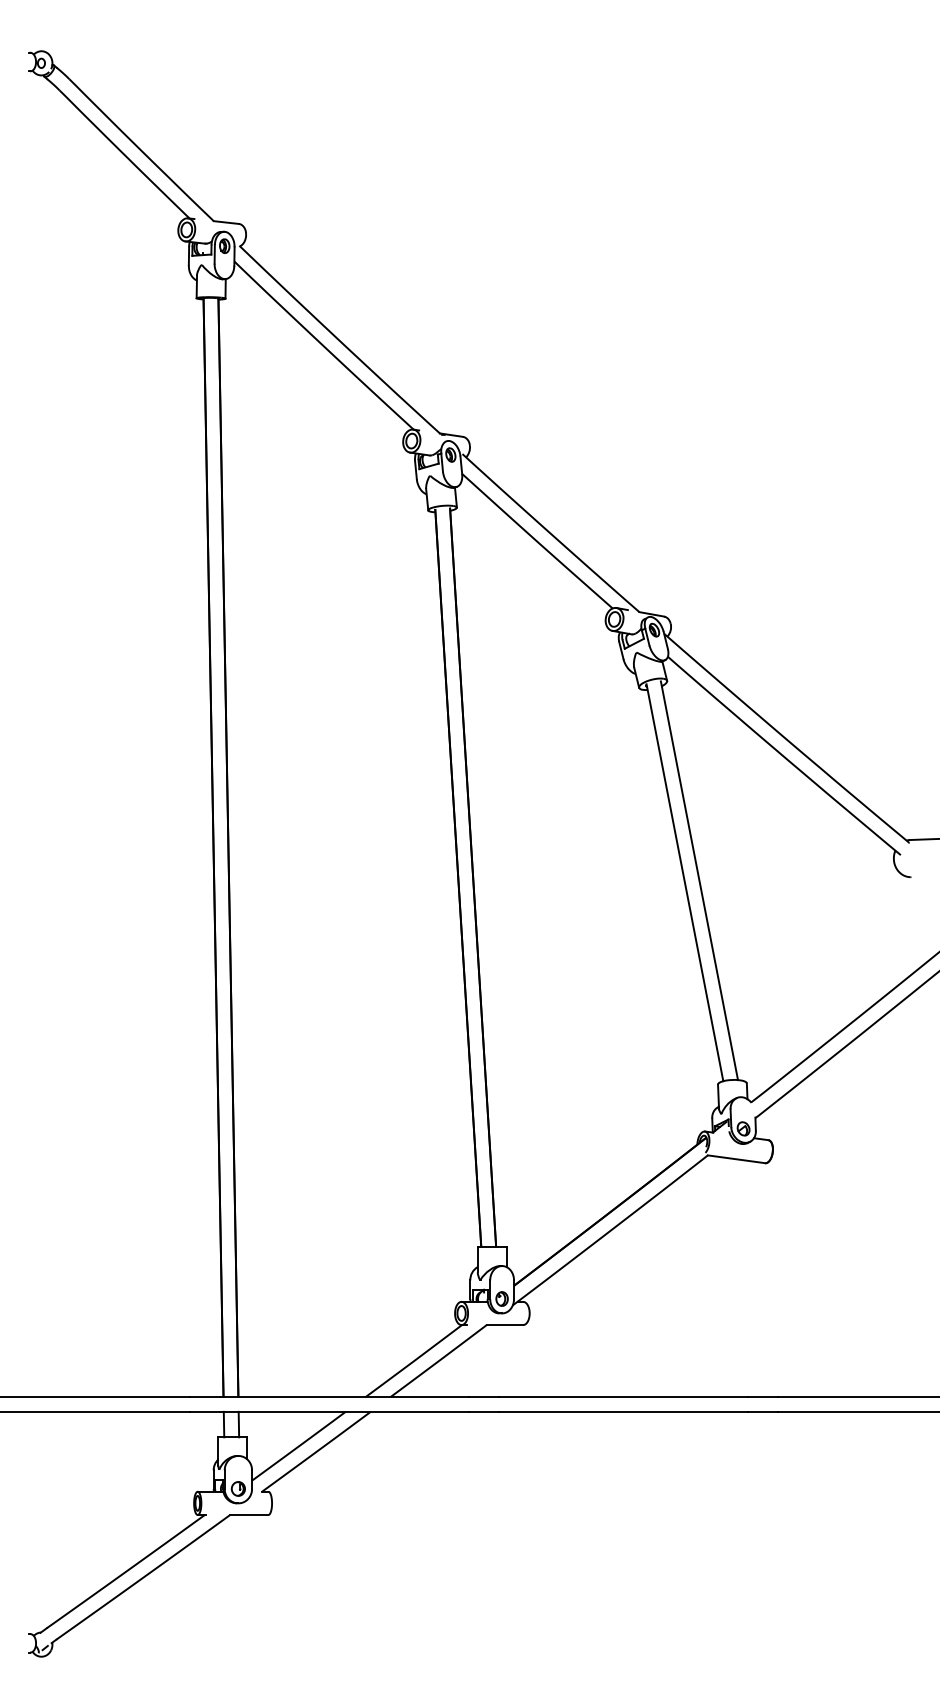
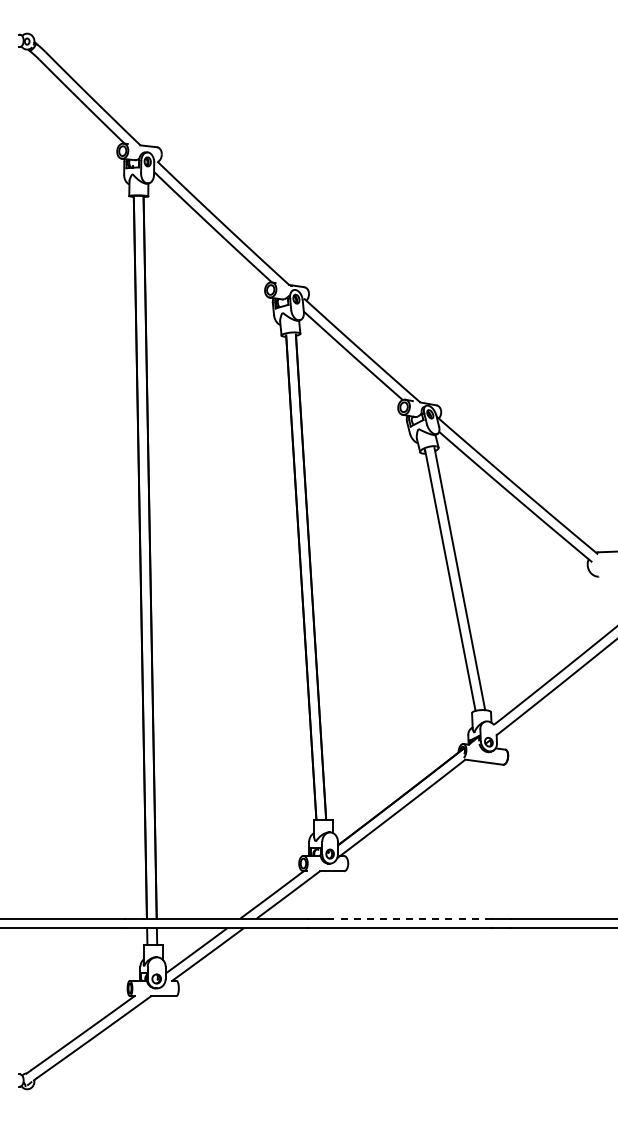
line: (622, 1396) -> (409, 918), solid -> dashed

